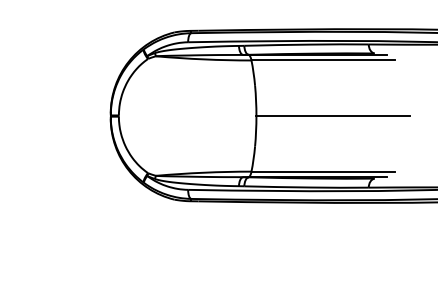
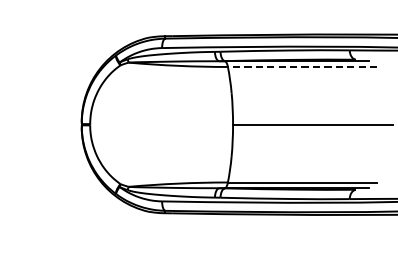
line: (323, 60) -> (302, 67), solid -> dashed

